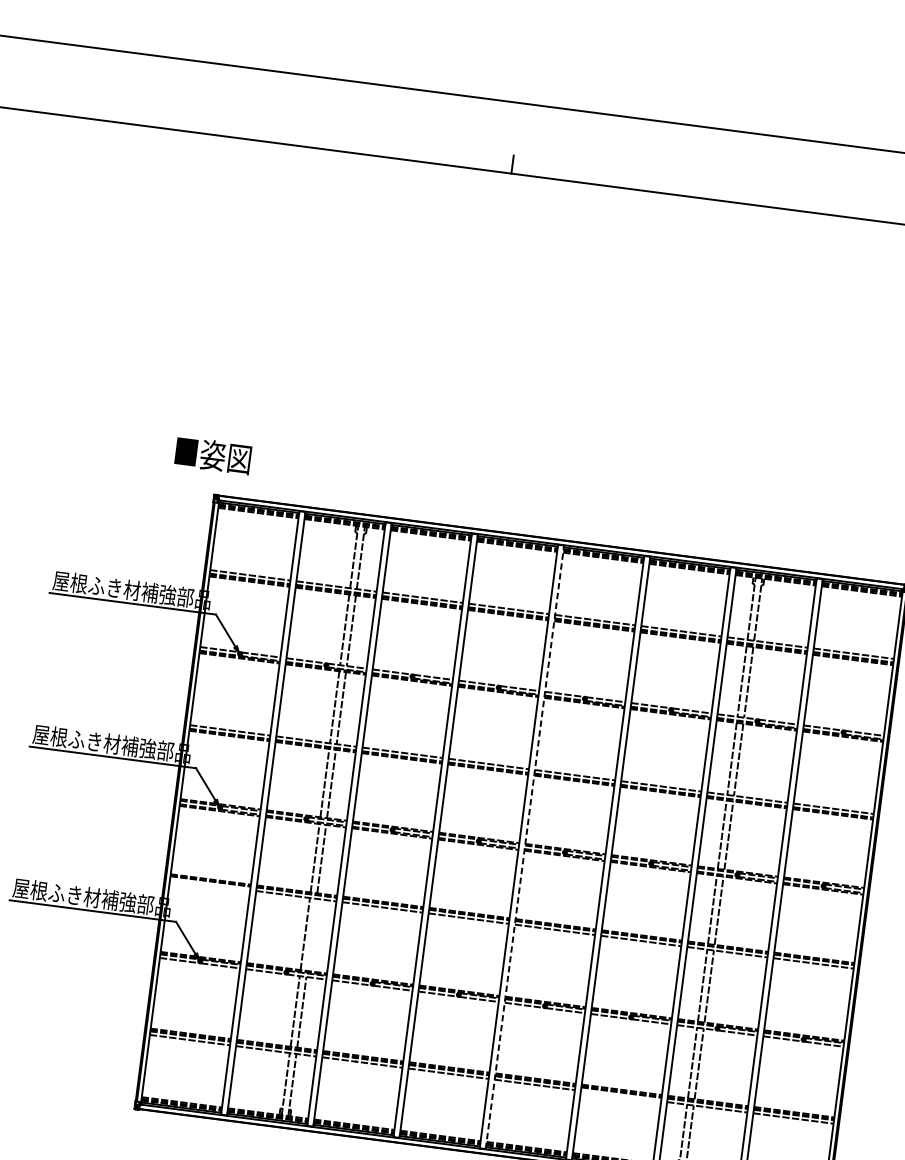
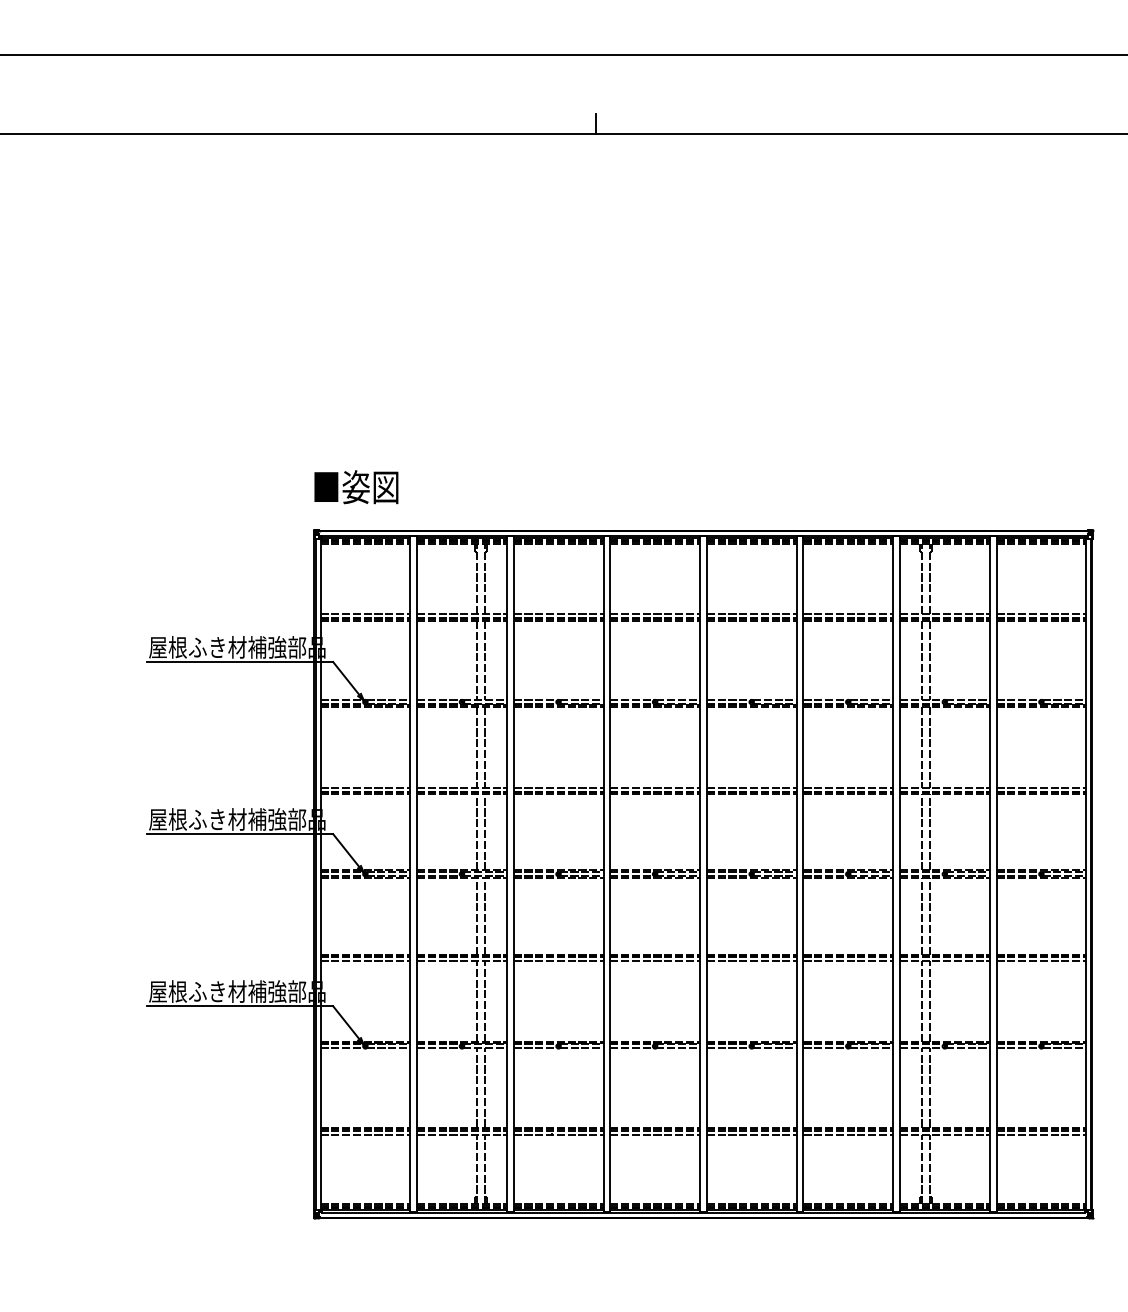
text: (213, 455) -> (356, 487), moved
line: (524, 846) -> (706, 873), dashed -> solid
line: (210, 884) -> (365, 960), added
line: (311, 934) -> (484, 1000), added
line: (621, 1096) -> (848, 1134), added

